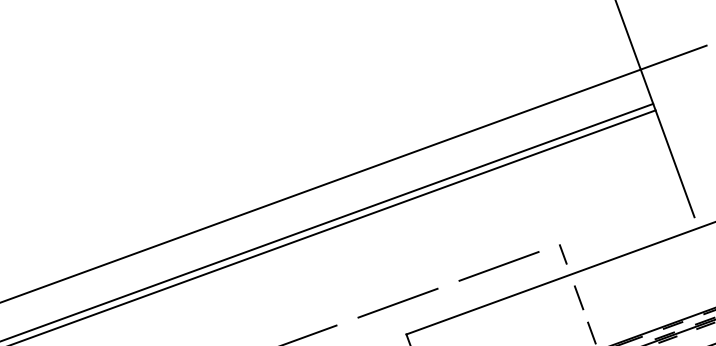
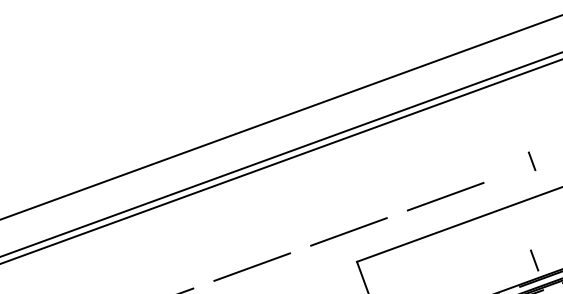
line: (563, 254) -> (532, 161), moved
line: (579, 297) -> (522, 226), removed

